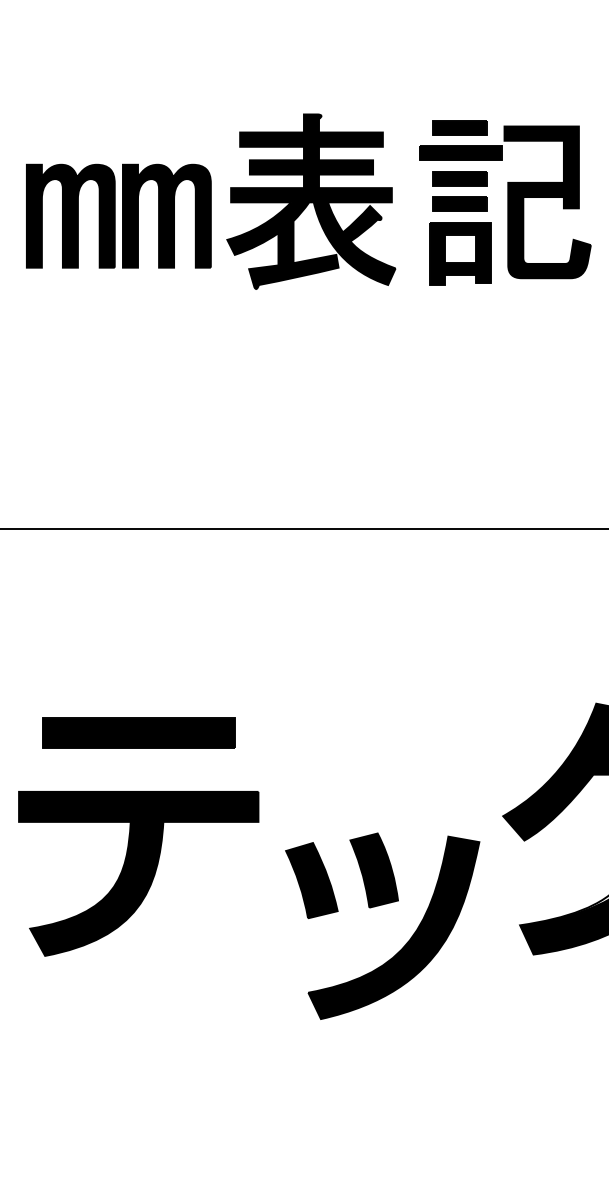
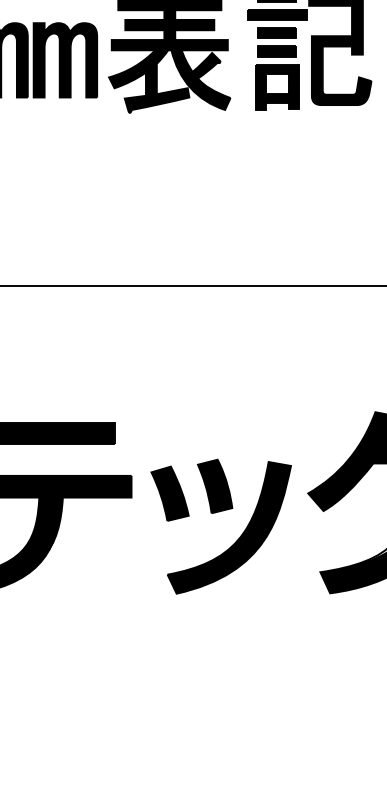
part: (378, 906) -> (218, 512), moved

